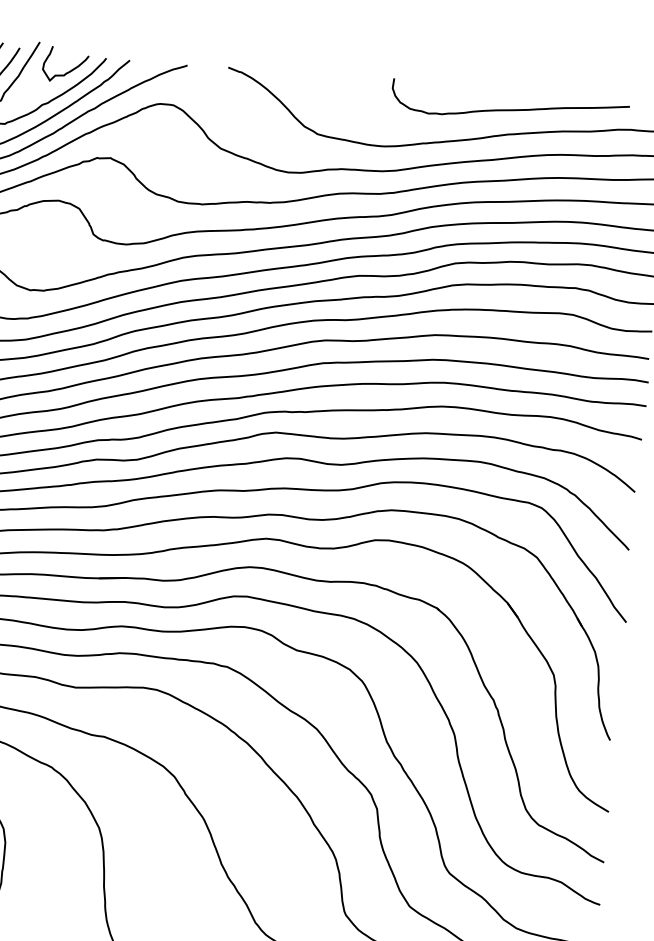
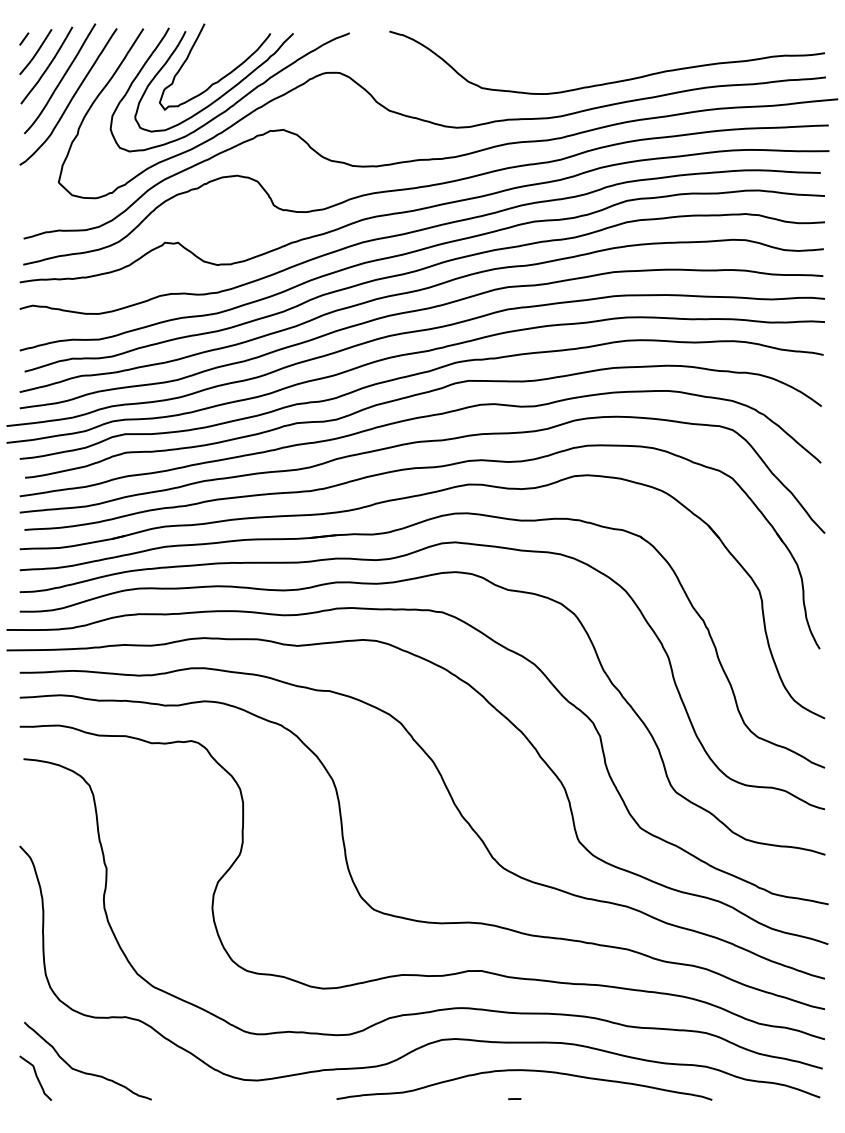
curve: (68, 71) -> (234, 49), removed
curve: (509, 109) -> (665, 46), removed

